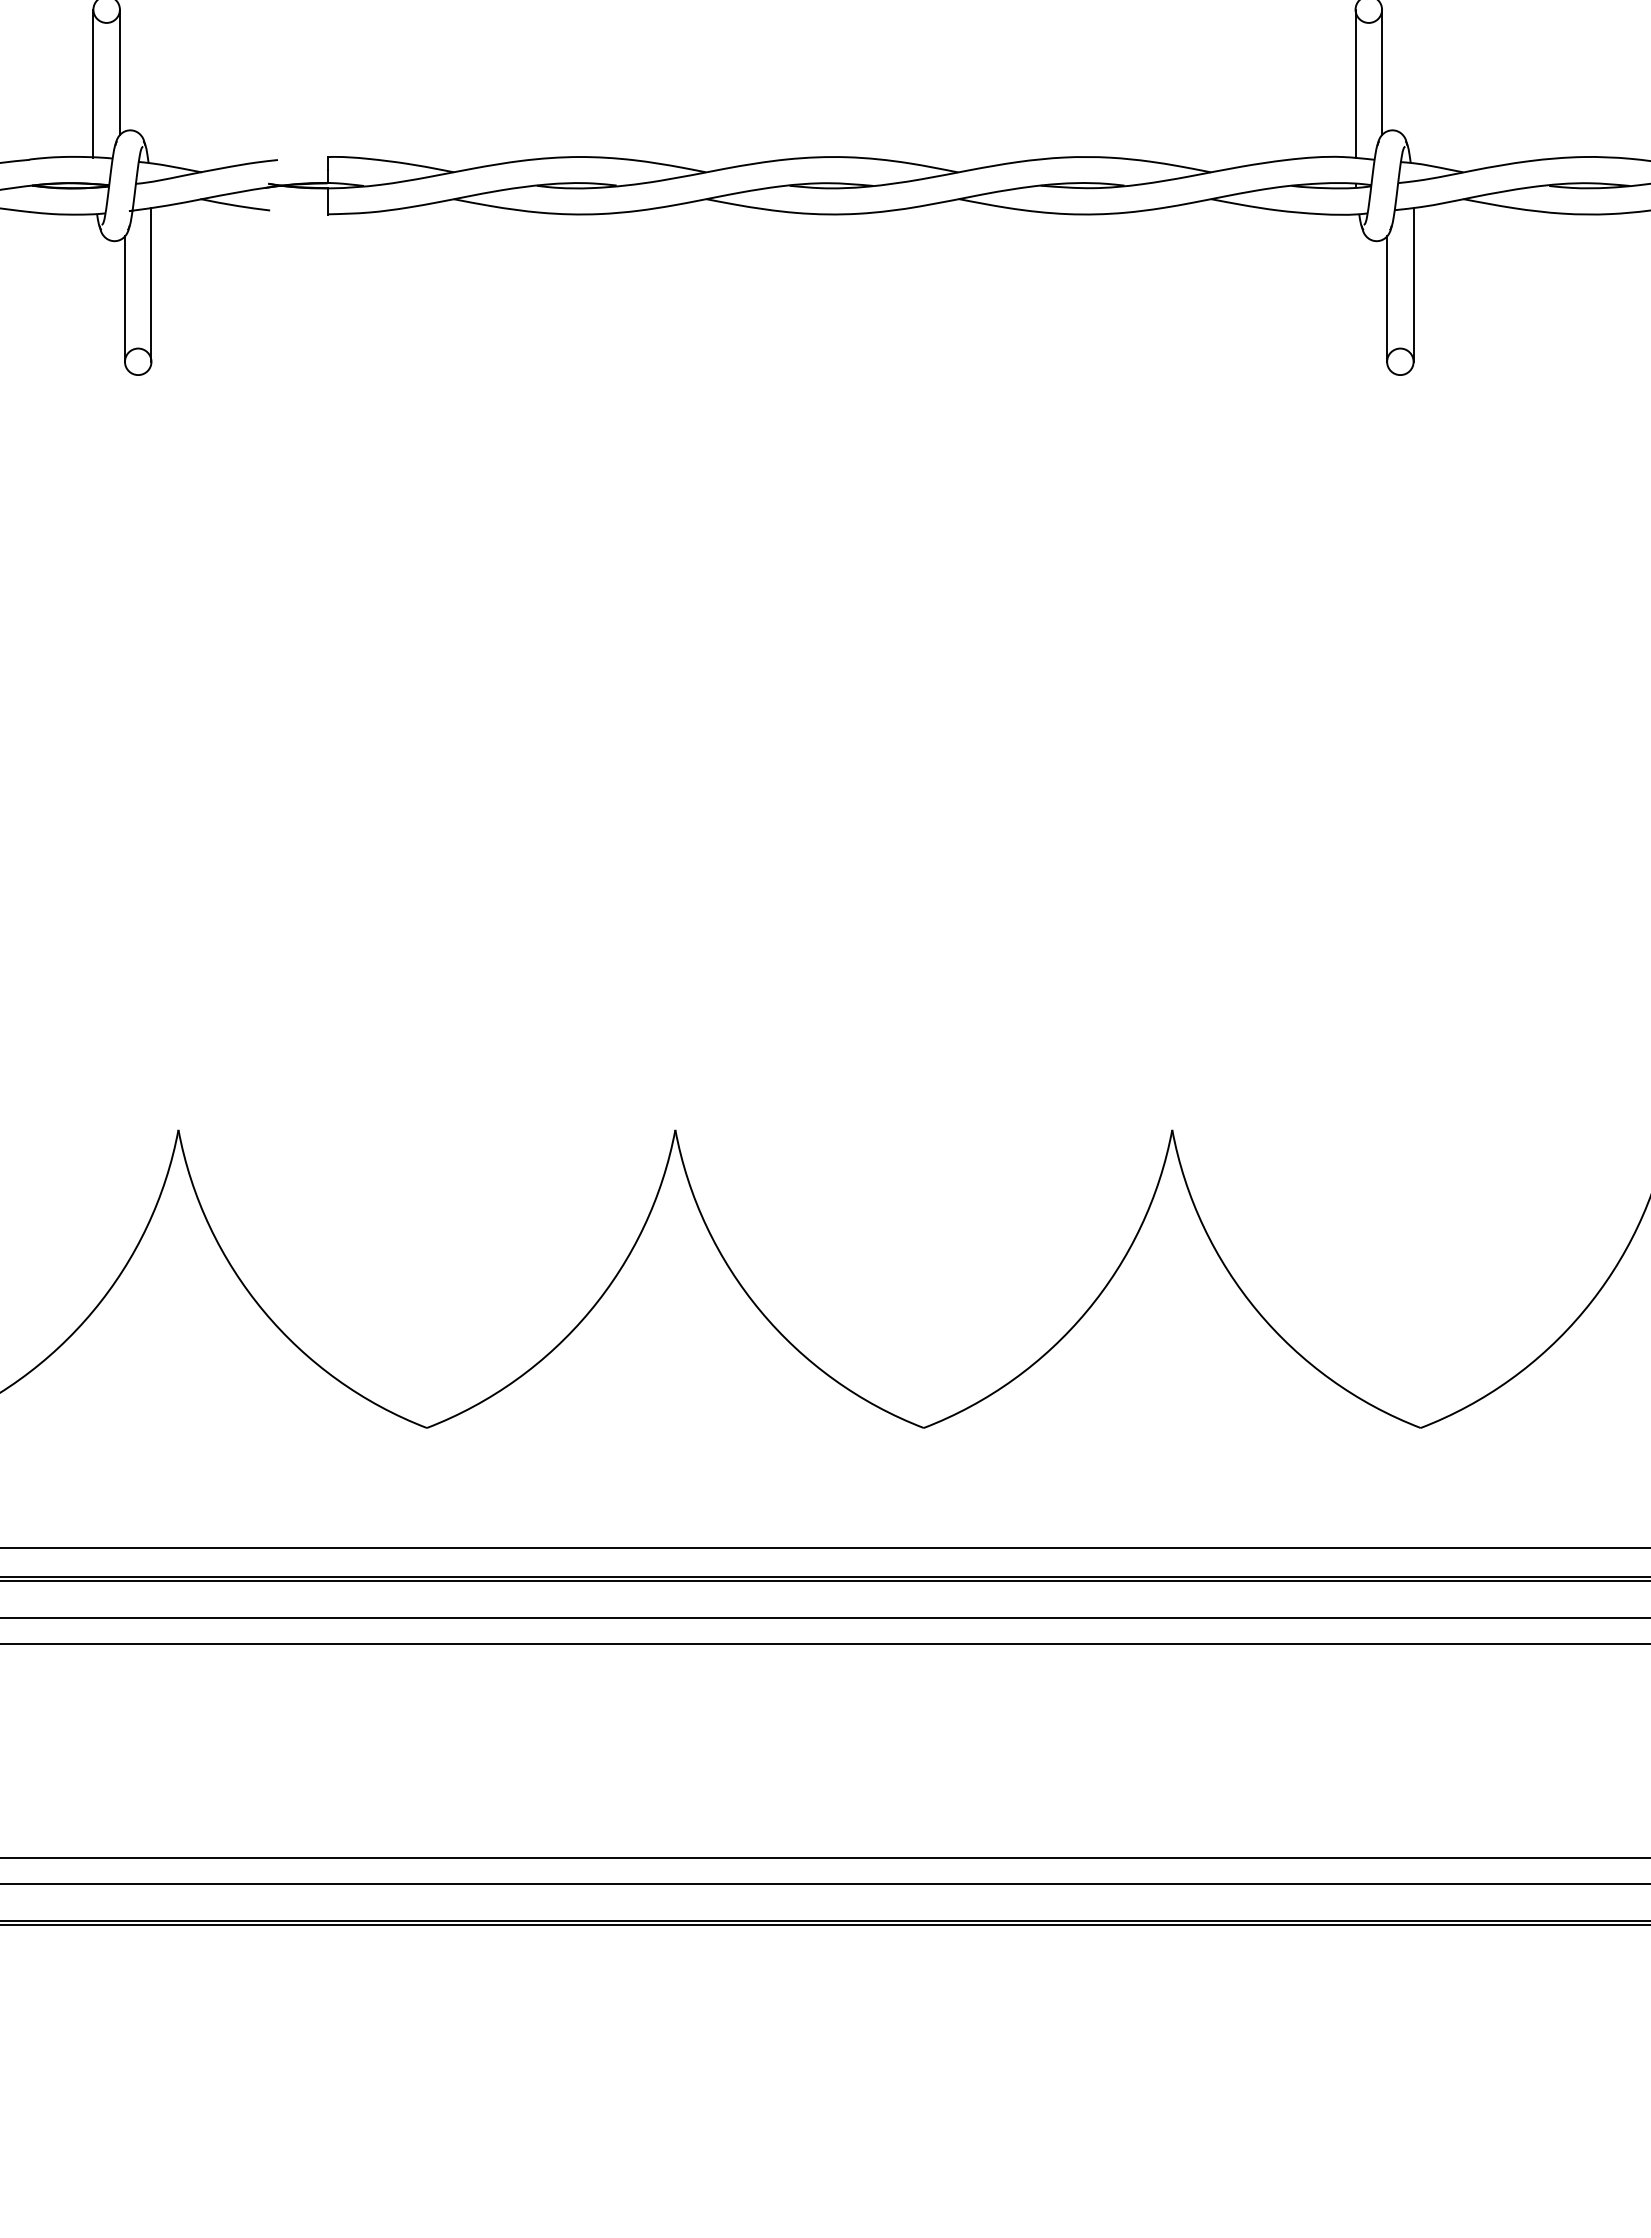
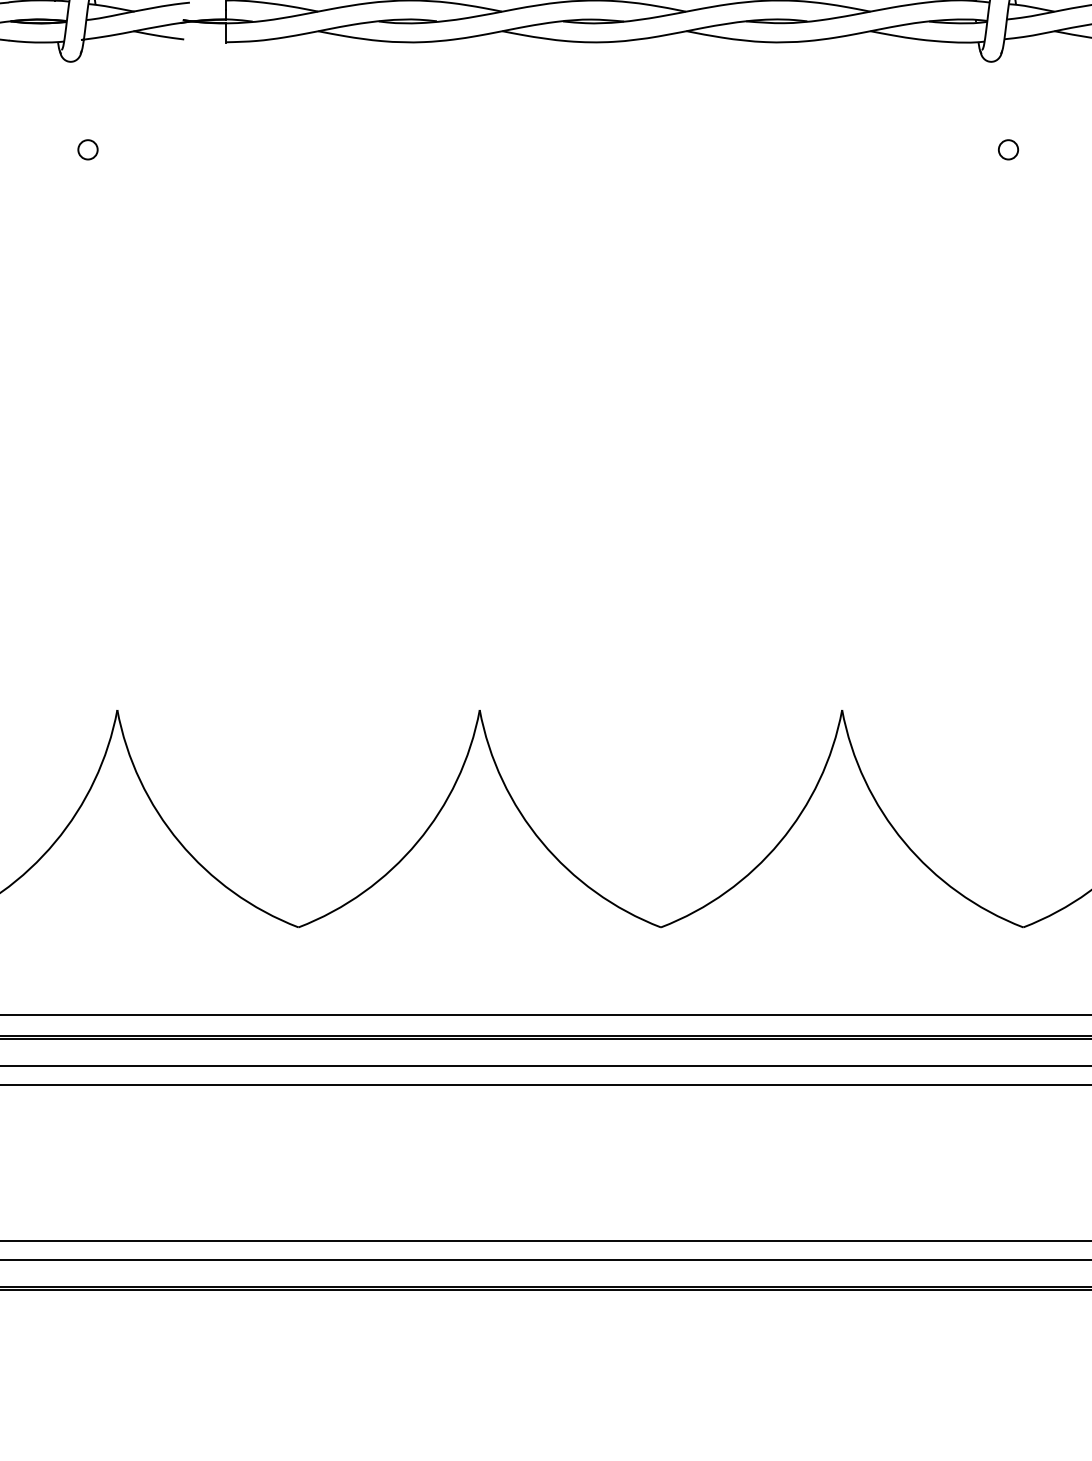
line: (151, 284) -> (97, 93), removed
line: (1413, 284) -> (1018, 93), removed
line: (124, 298) -> (78, 103), removed
line: (1387, 298) -> (999, 103), removed

